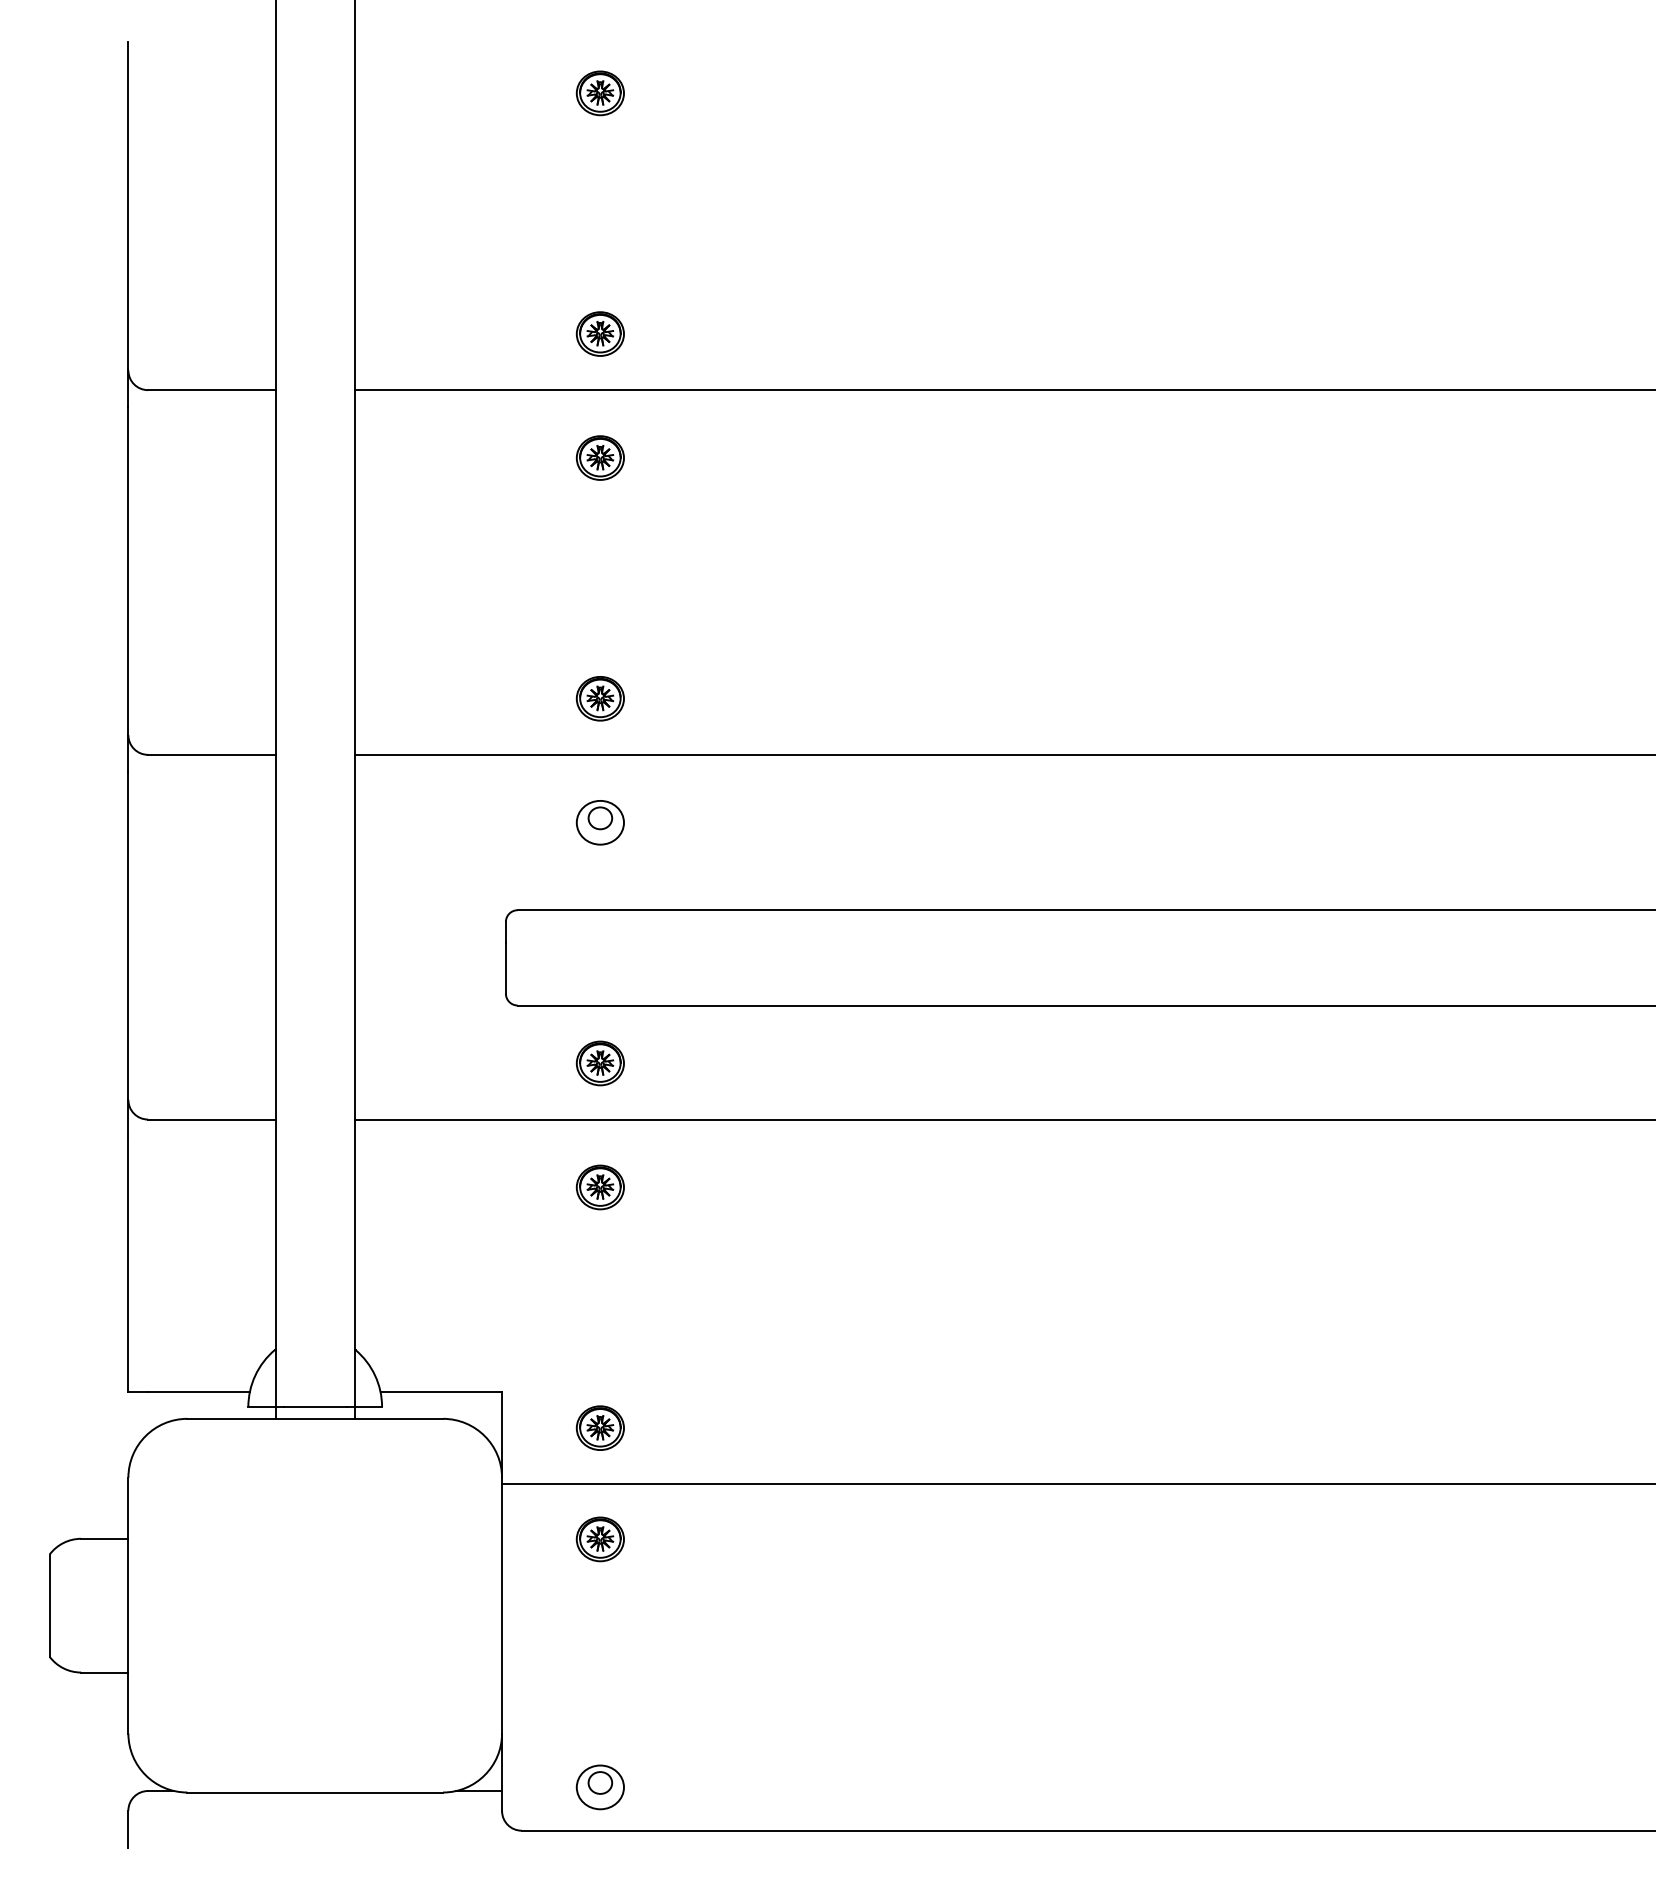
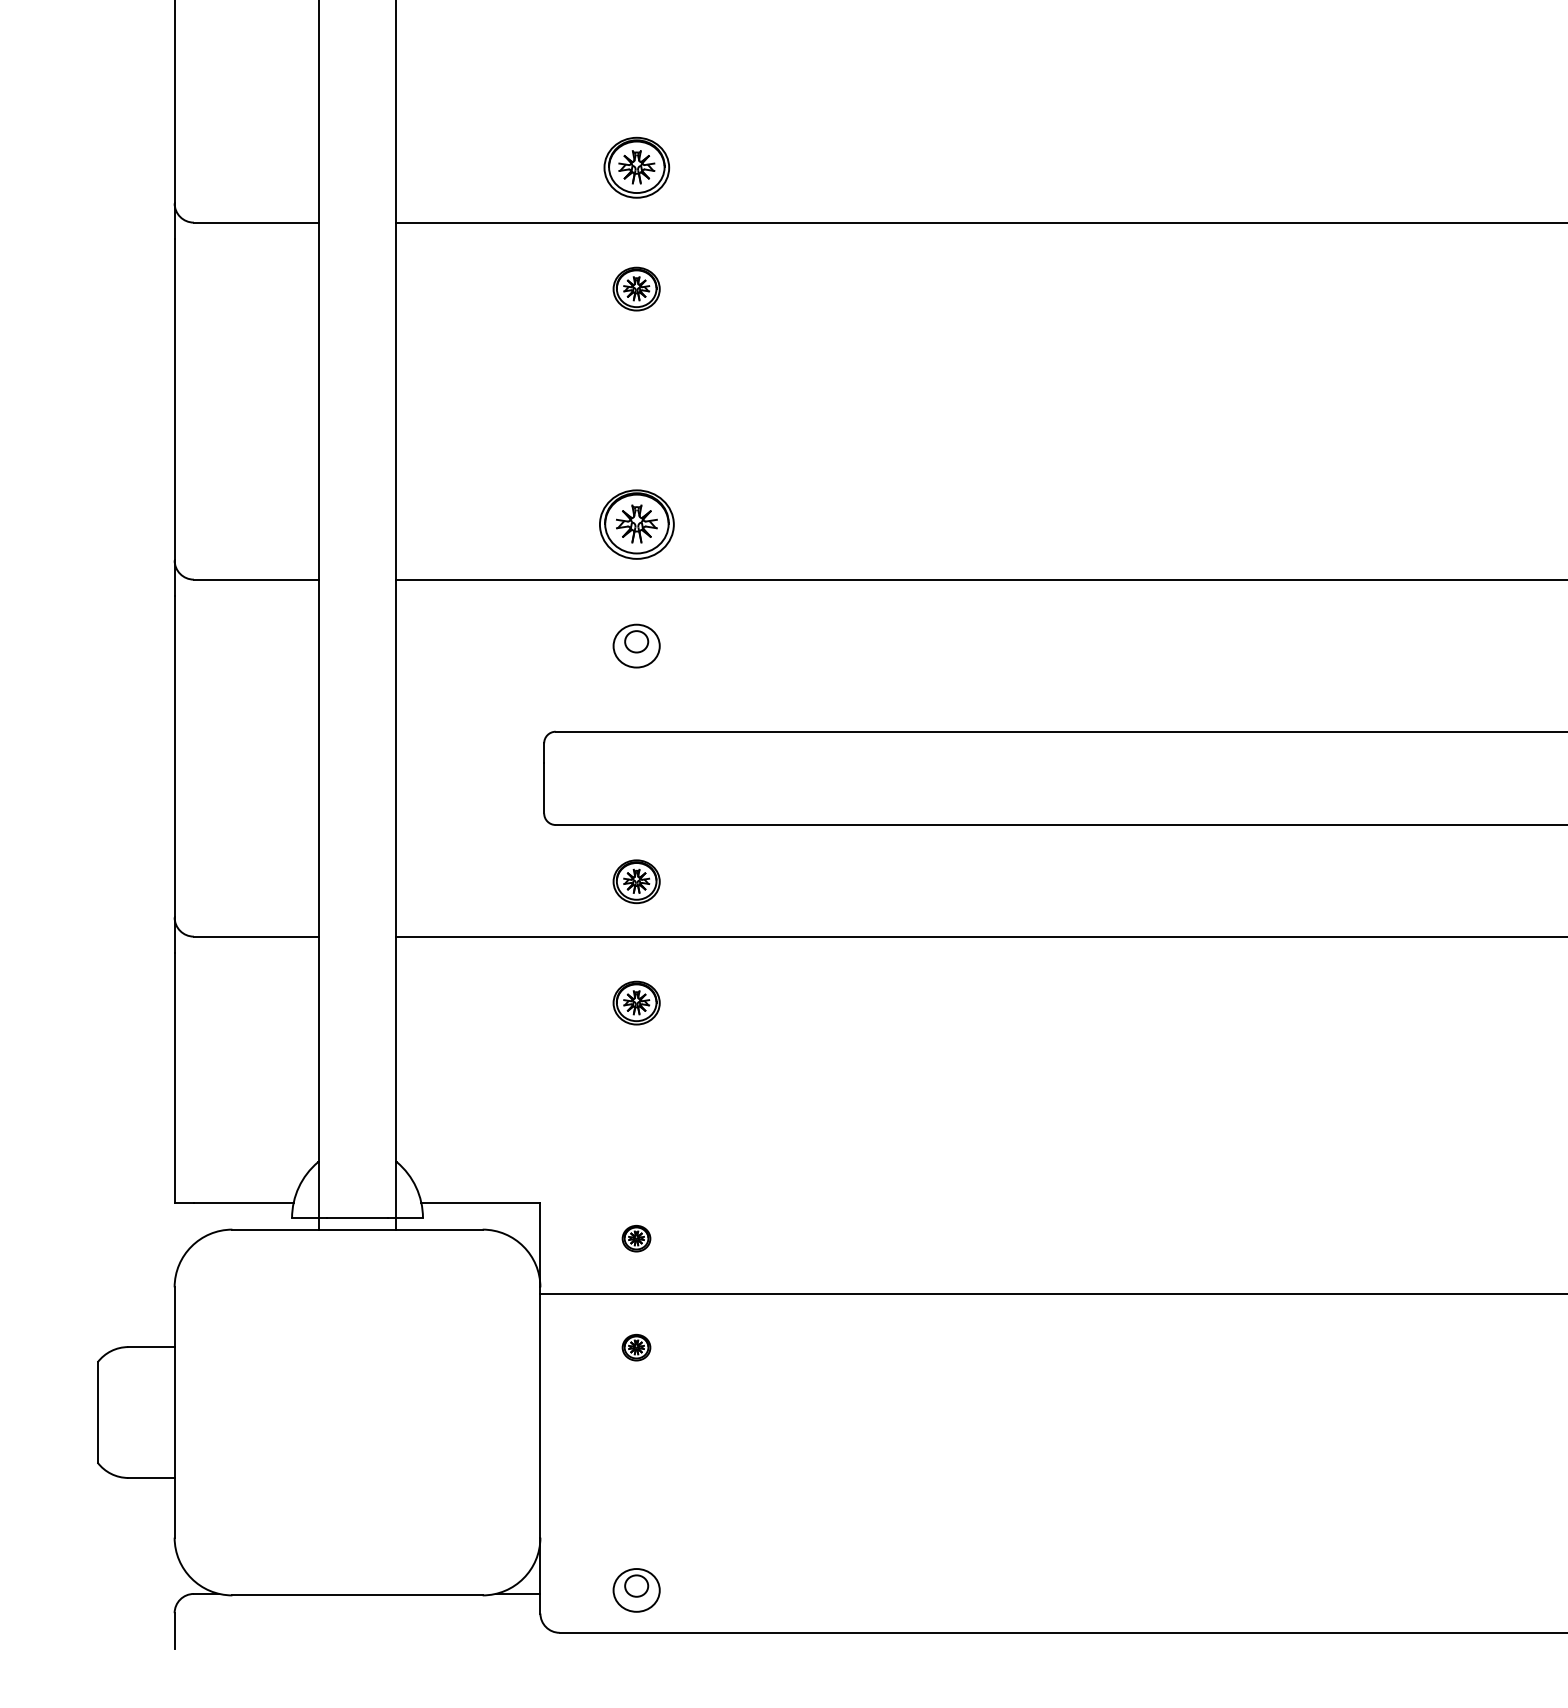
part: (599, 333) -> (635, 167), size x1.4
part: (599, 698) -> (635, 524), size x1.6
part: (599, 1427) -> (635, 1238), size x0.6
part: (599, 1539) -> (635, 1347), size x0.6

